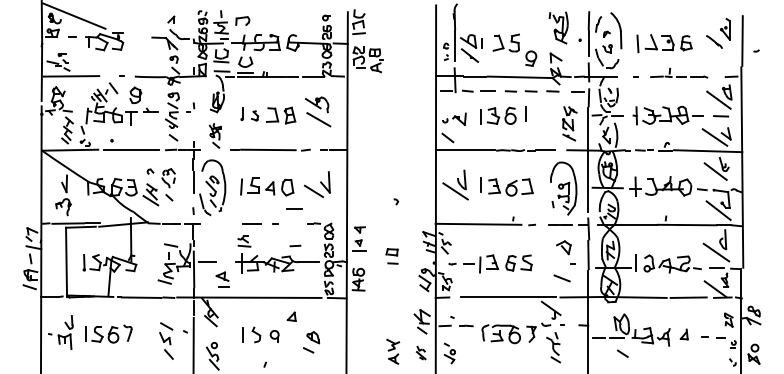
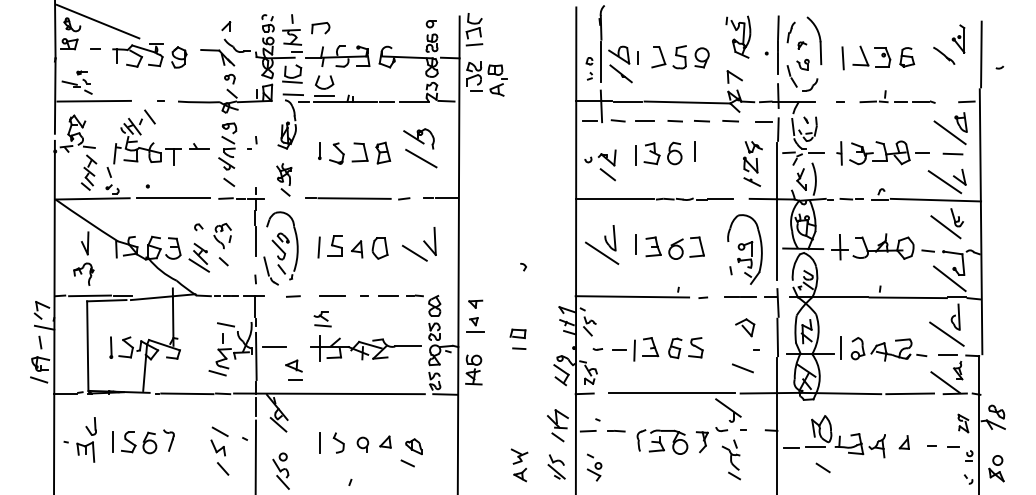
part: (530, 58) -> (701, 57), moved
part: (135, 95) -> (179, 57), moved
part: (254, 115) -> (336, 153), size x1.67
line: (447, 137) -> (607, 174), moved
line: (294, 208) -> (388, 295), moved
line: (295, 246) -> (293, 296), moved
part: (291, 316) -> (385, 441), moved
part: (421, 352) -> (556, 466), size x1.43

